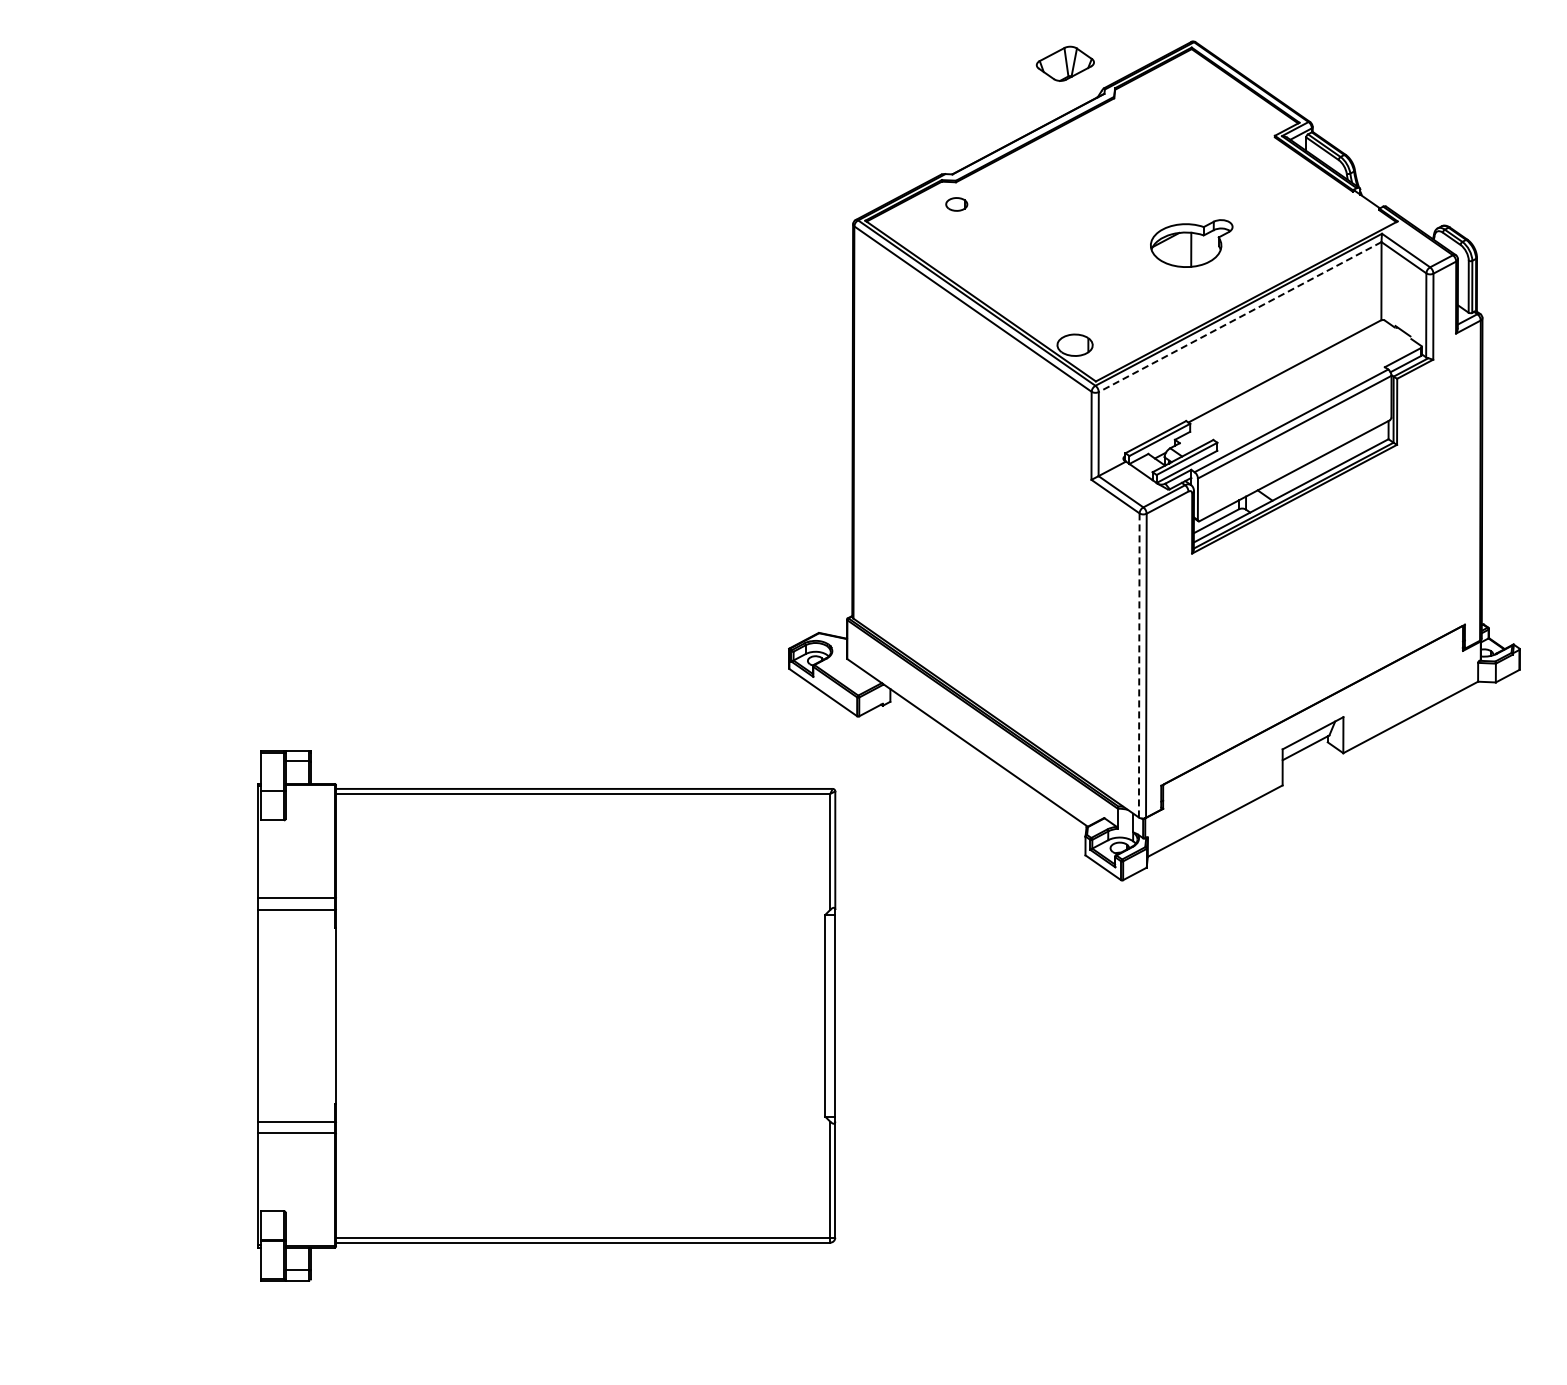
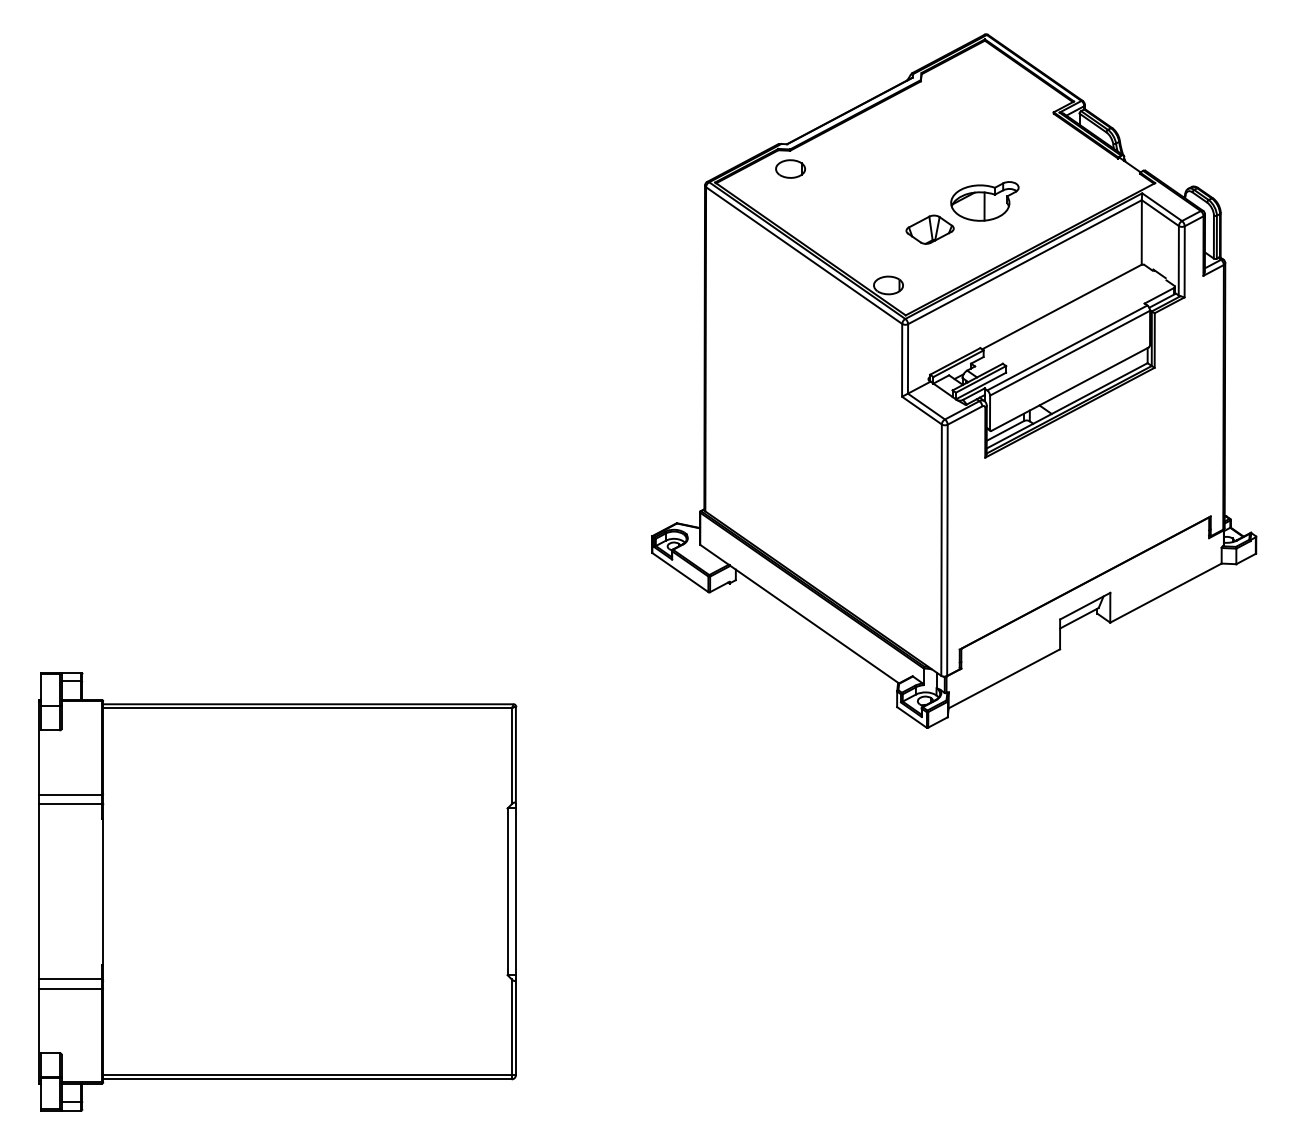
part: (1064, 63) -> (929, 229), moved
part: (956, 204) -> (790, 169), size x1.67
line: (1239, 317) -> (1024, 262), dashed -> solid
line: (1139, 665) -> (941, 550), dashed -> solid
part: (546, 1015) -> (277, 891), moved

